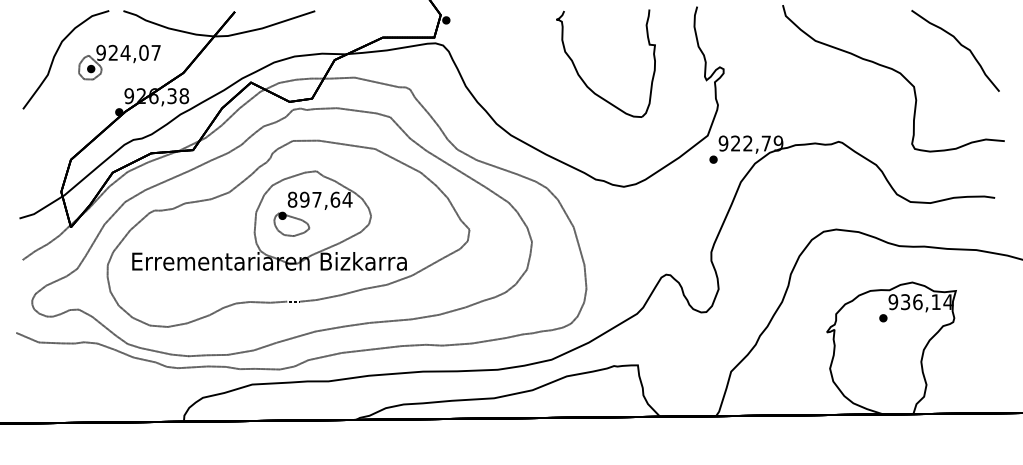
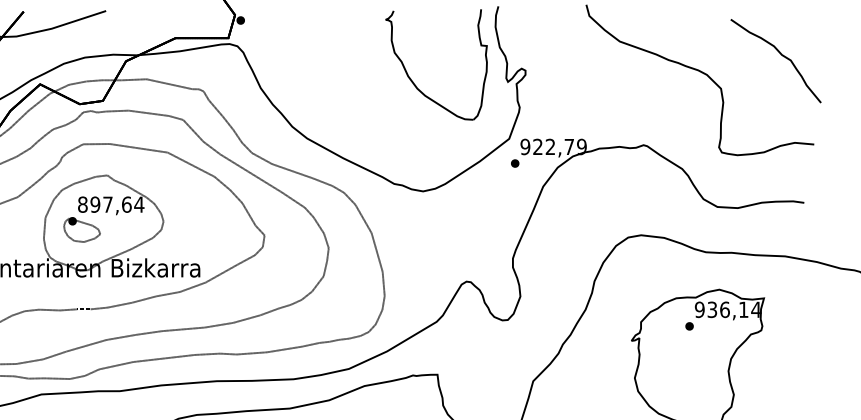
part: (960, 45) -> (781, 55), moved
part: (583, 79) -> (413, 81), moved

